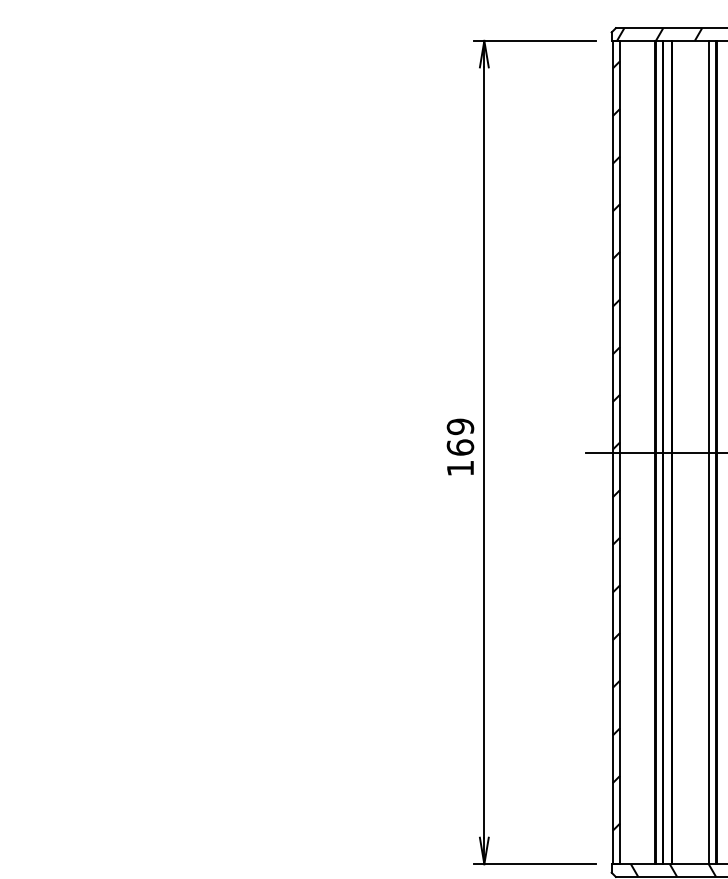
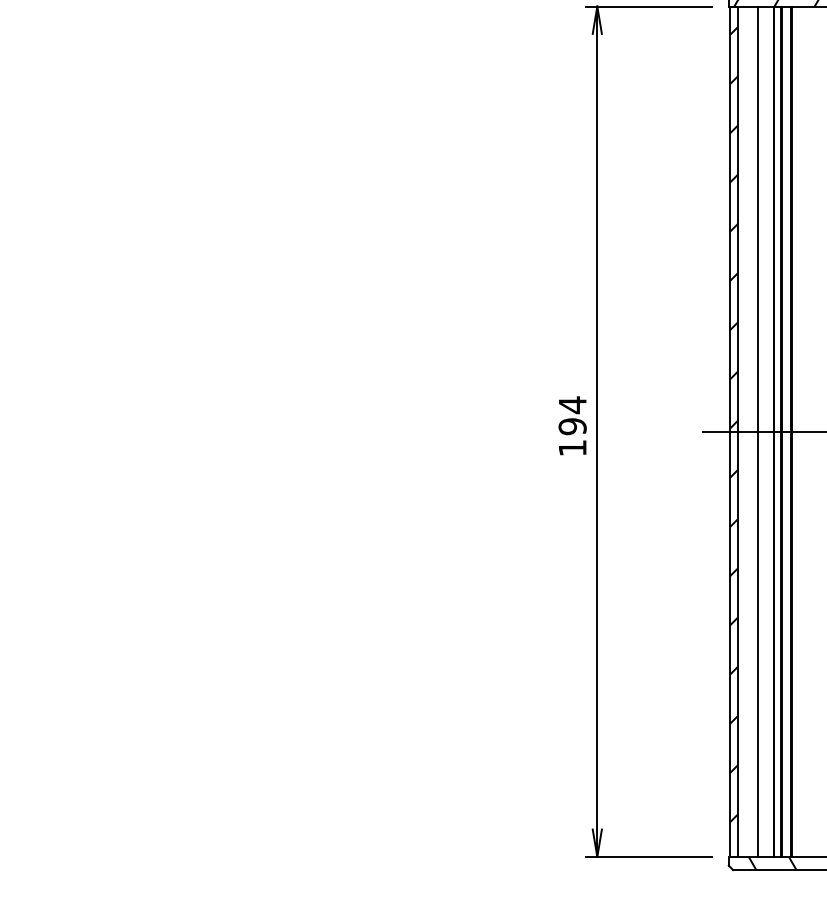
text: (460, 436) -> (572, 415), 169 -> 194
line: (639, 452) -> (757, 431), added

